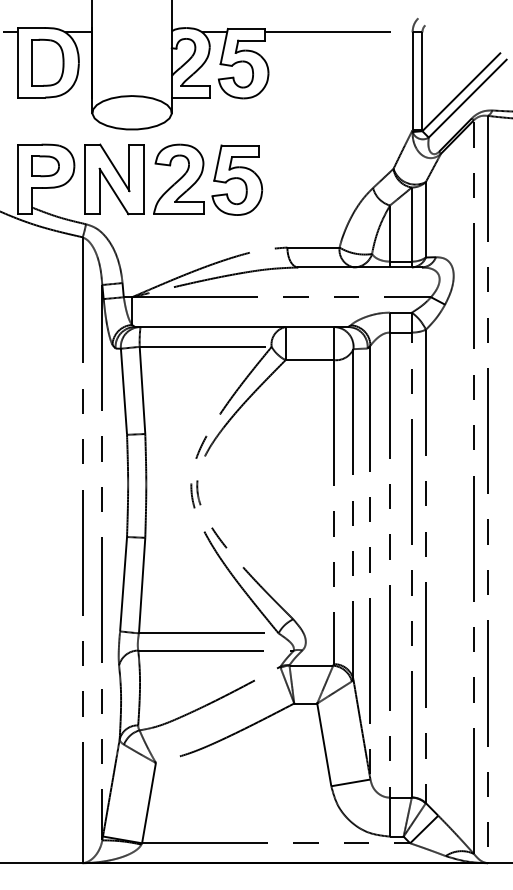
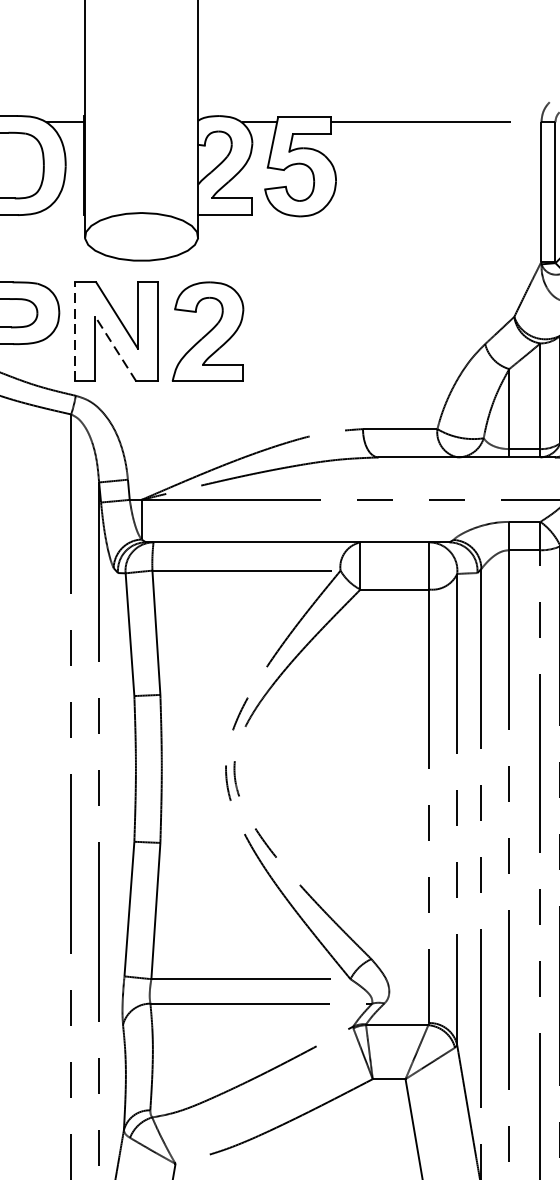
line: (85, 179) -> (75, 332), solid -> dashed
part: (237, 179) -> (291, 332), removed
line: (114, 191) -> (116, 349), solid -> dashed

